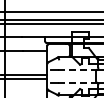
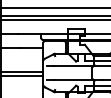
line: (78, 69) -> (74, 66), dashed -> solid
line: (78, 82) -> (74, 79), dashed -> solid

